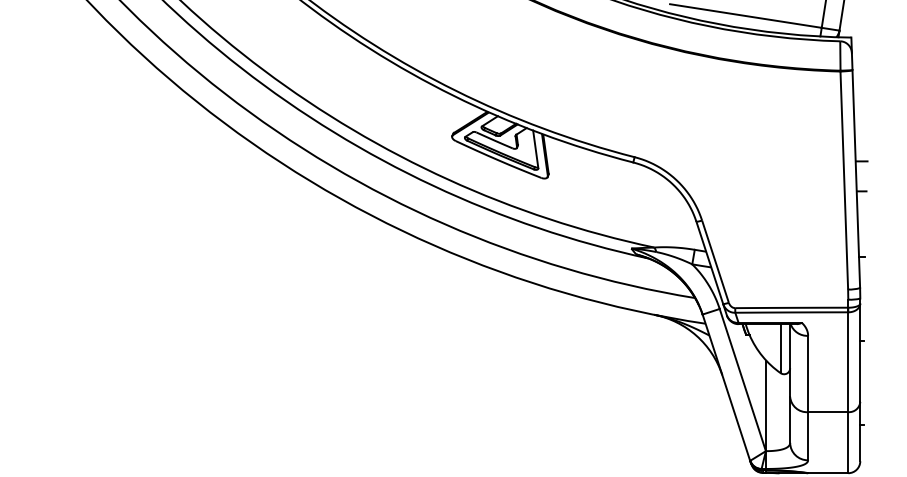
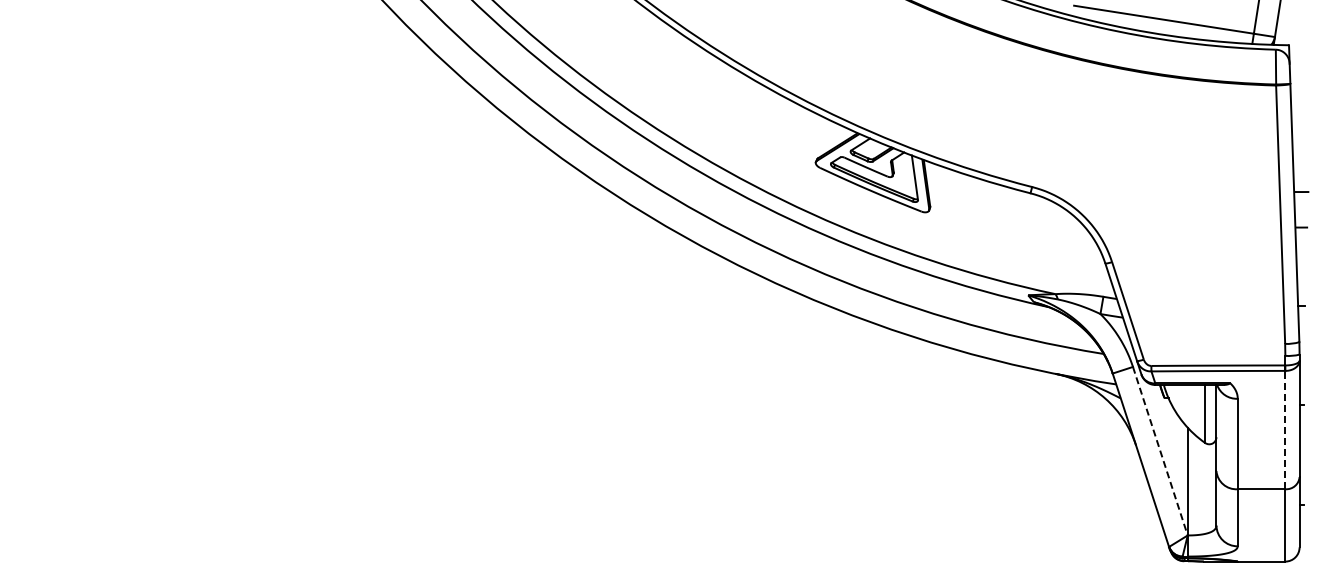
line: (848, 361) -> (1285, 429), solid -> dashed
line: (742, 380) -> (1160, 451), solid -> dashed

